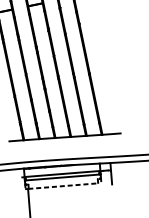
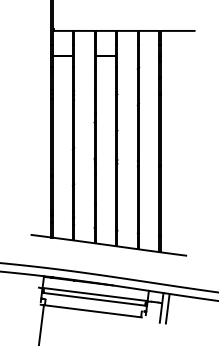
line: (115, 173) -> (167, 308), added
line: (63, 186) -> (93, 311), dashed -> solid

